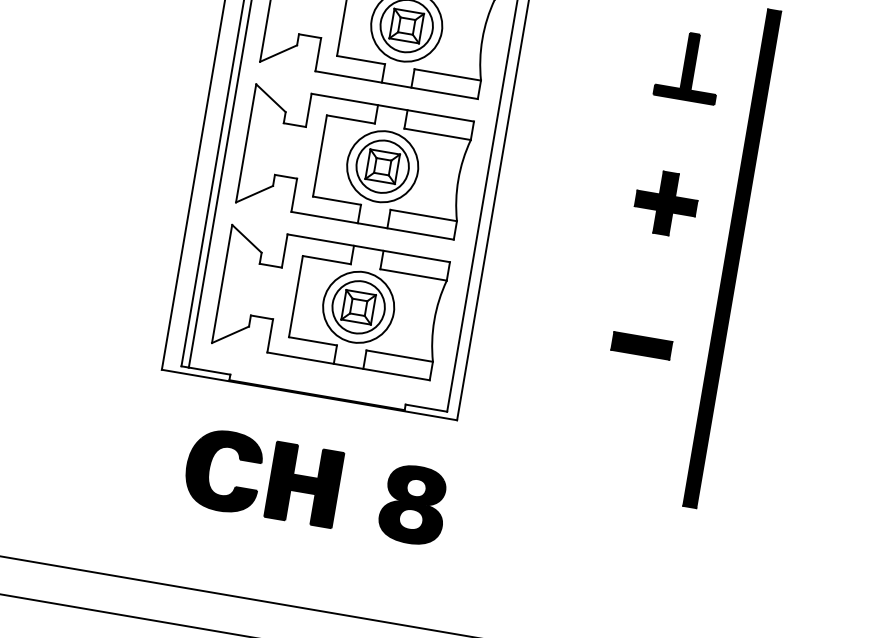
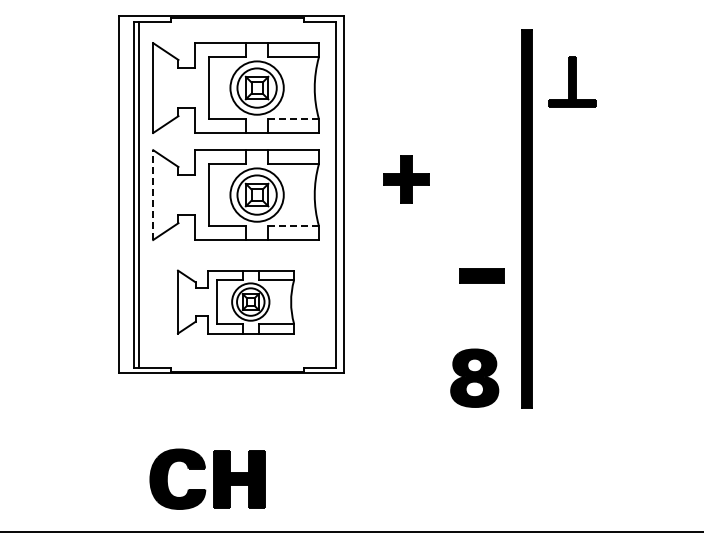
part: (689, 65) -> (572, 81), moved
line: (447, 74) -> (293, 118), solid -> dashed
line: (246, 143) -> (153, 195), solid -> dashed
part: (666, 203) -> (406, 179), moved
line: (423, 214) -> (293, 225), solid -> dashed
part: (330, 301) -> (235, 301), size x0.7
part: (640, 345) -> (481, 275), moved
part: (262, 476) -> (207, 478), moved
part: (413, 503) -> (474, 377), moved

